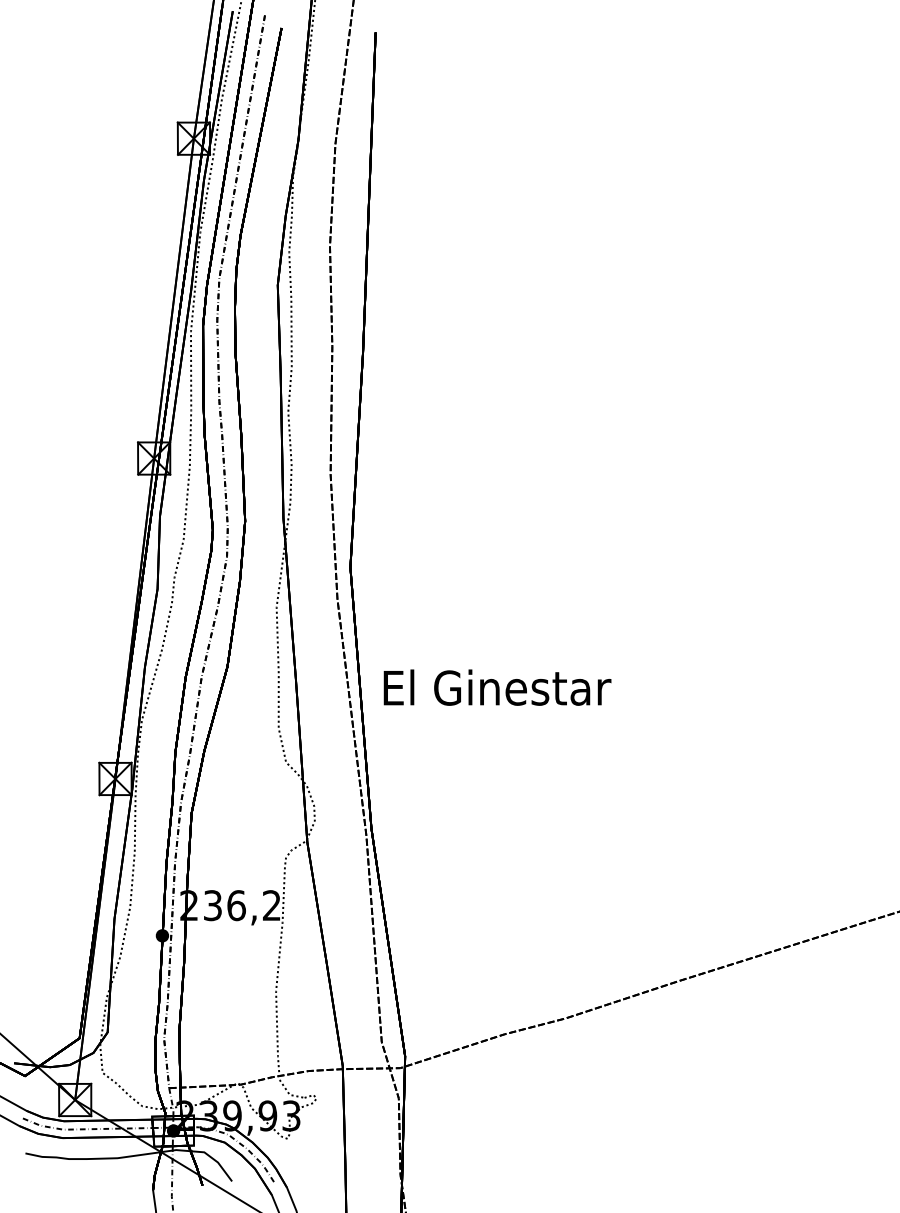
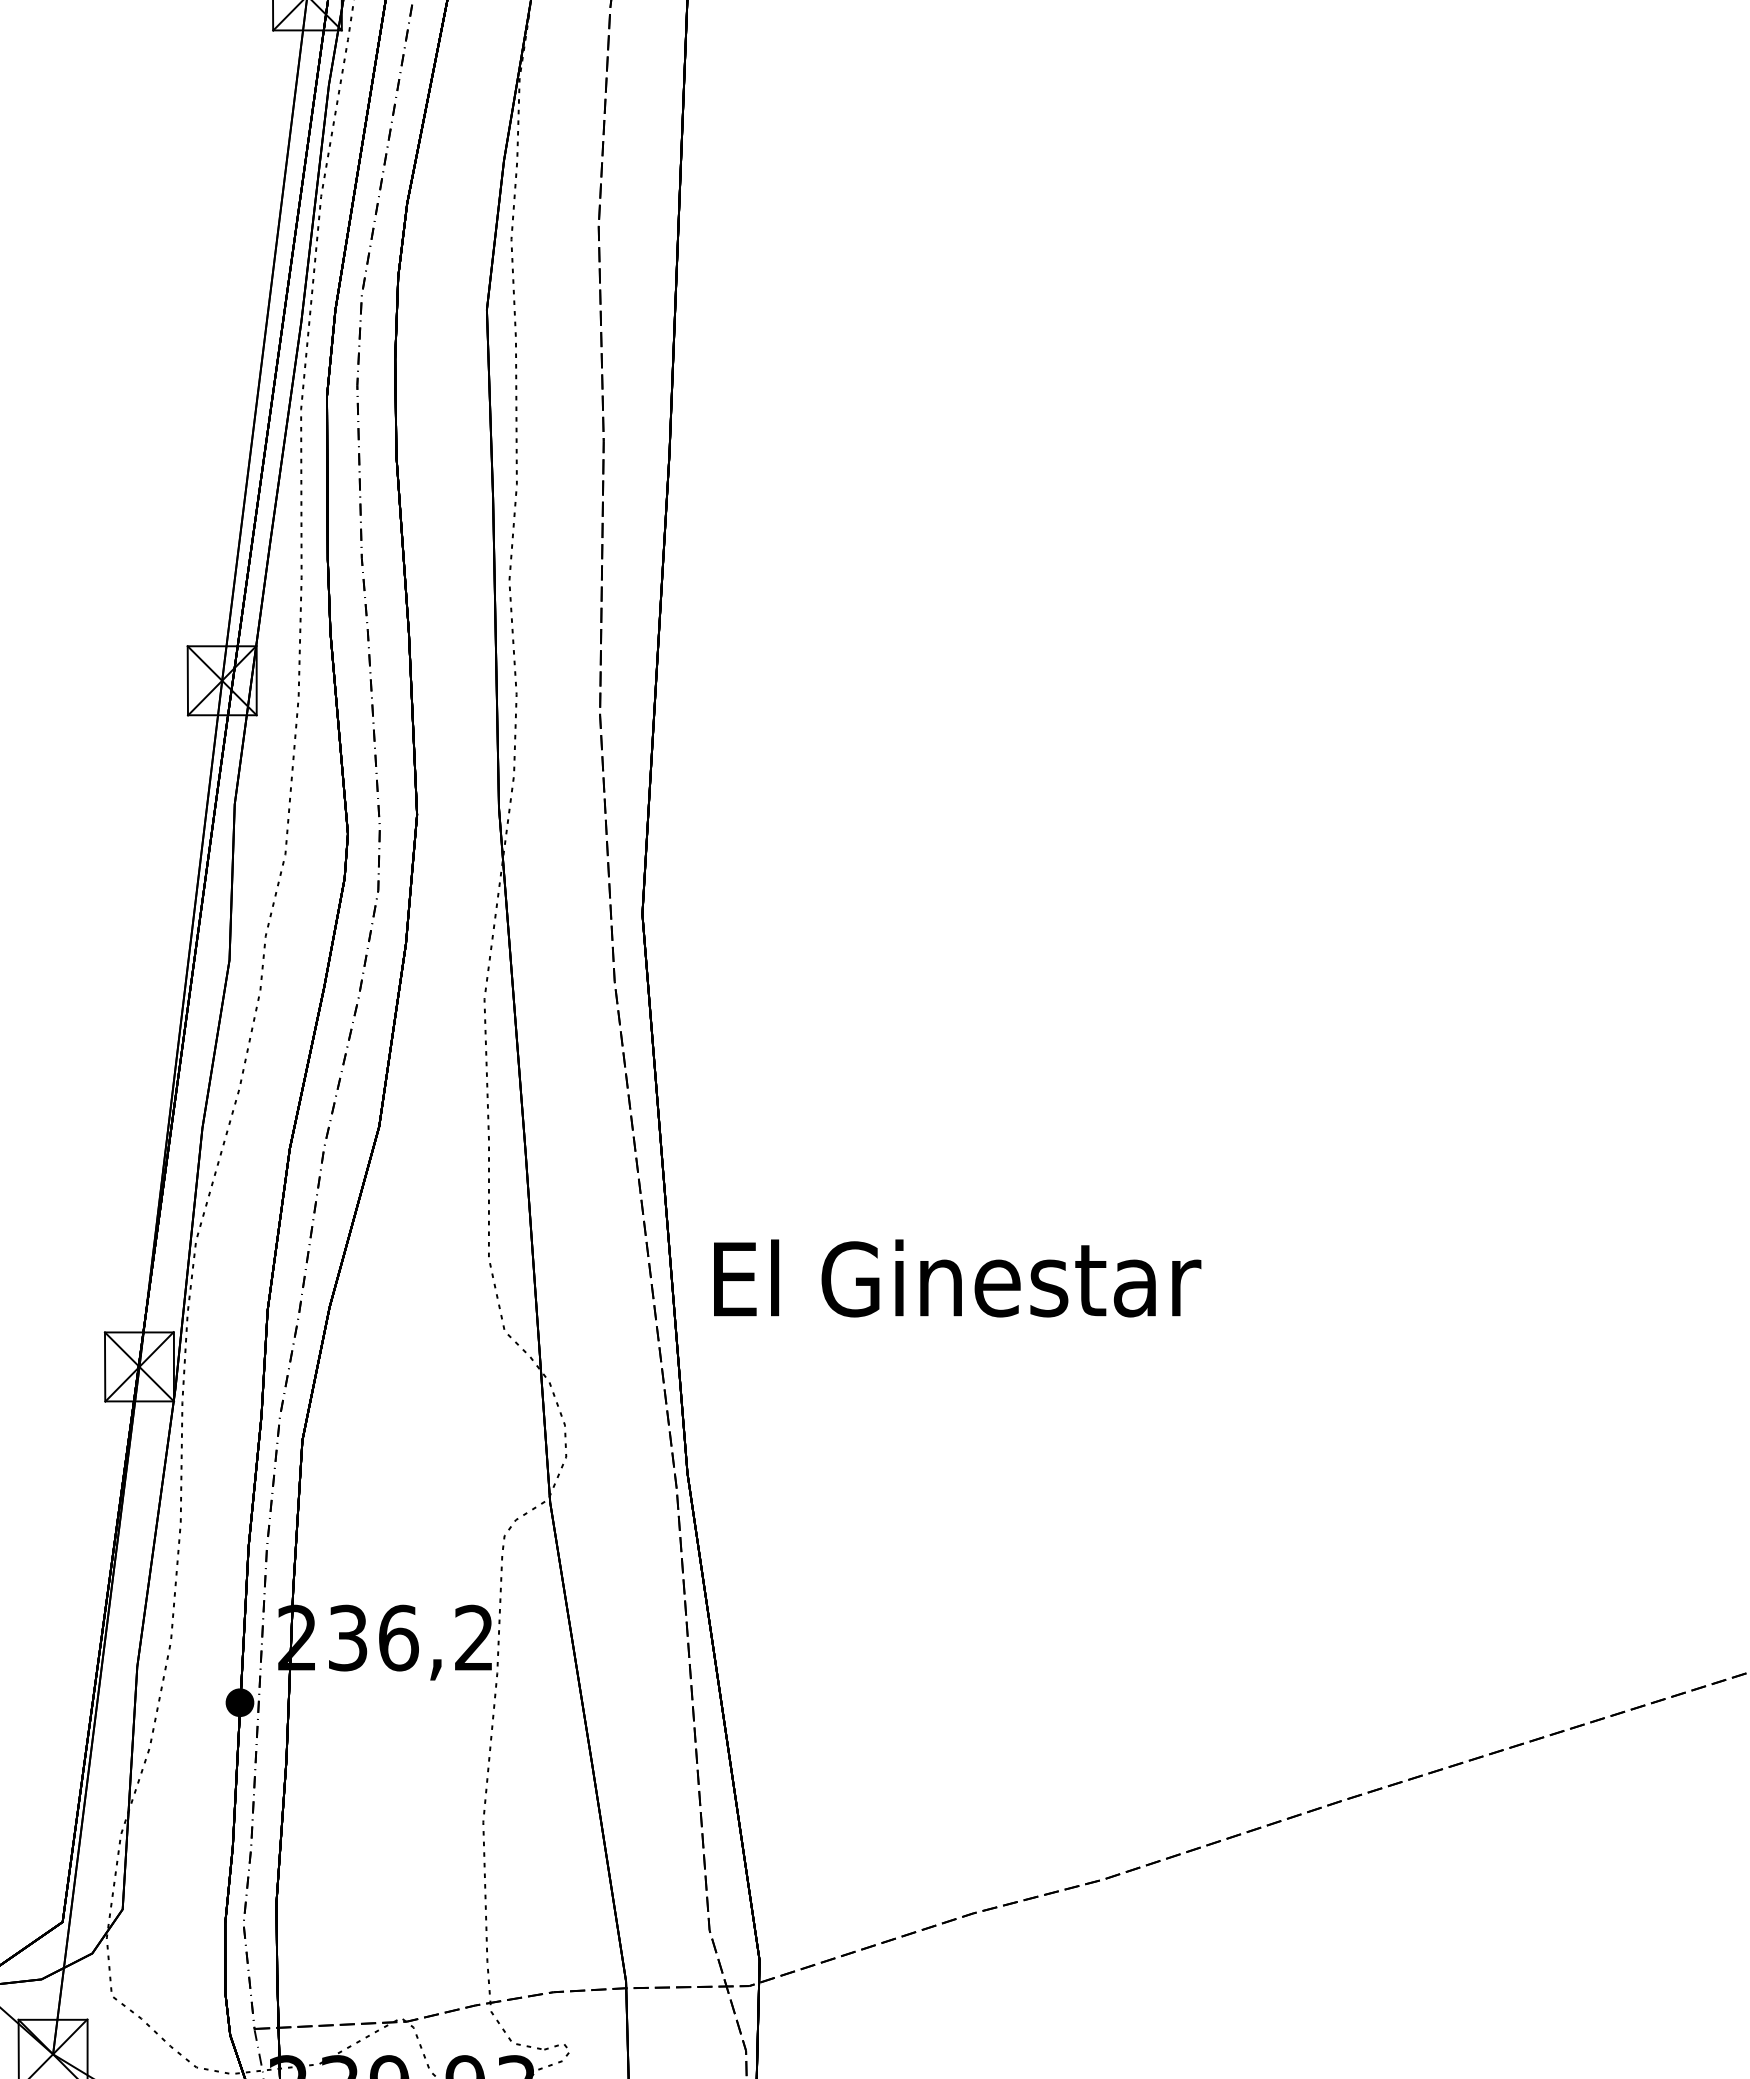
text: (497, 687) -> (957, 1278), moved

